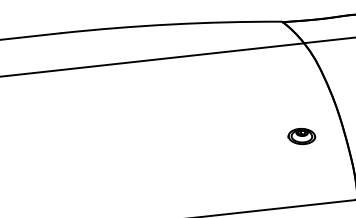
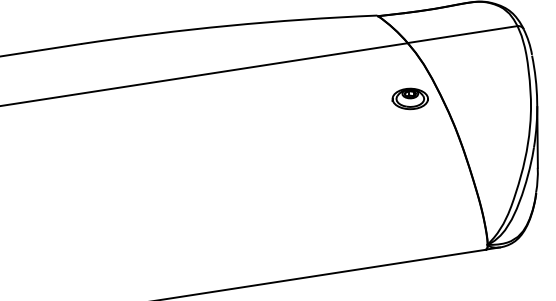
part: (301, 136) -> (409, 98), moved

